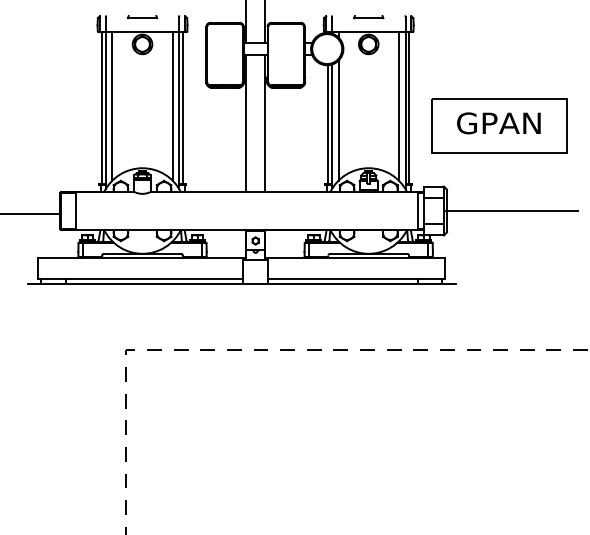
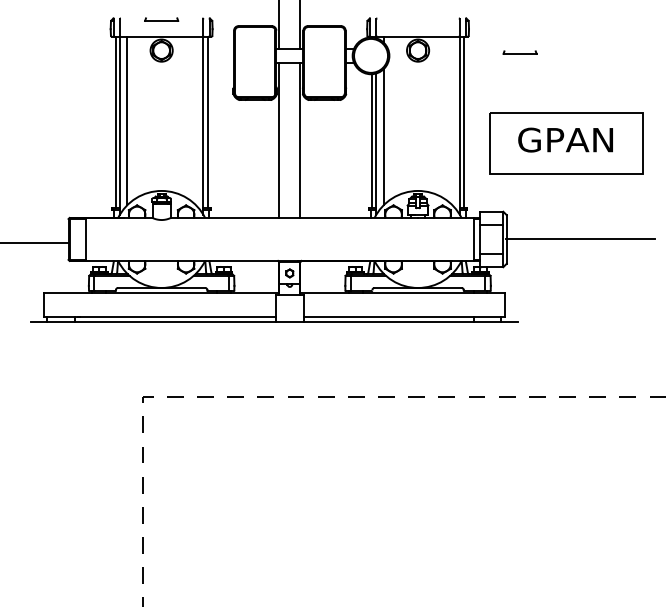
part: (368, 16) -> (519, 52), moved
line: (172, 106) -> (195, 120), removed
line: (399, 106) -> (452, 120), removed

